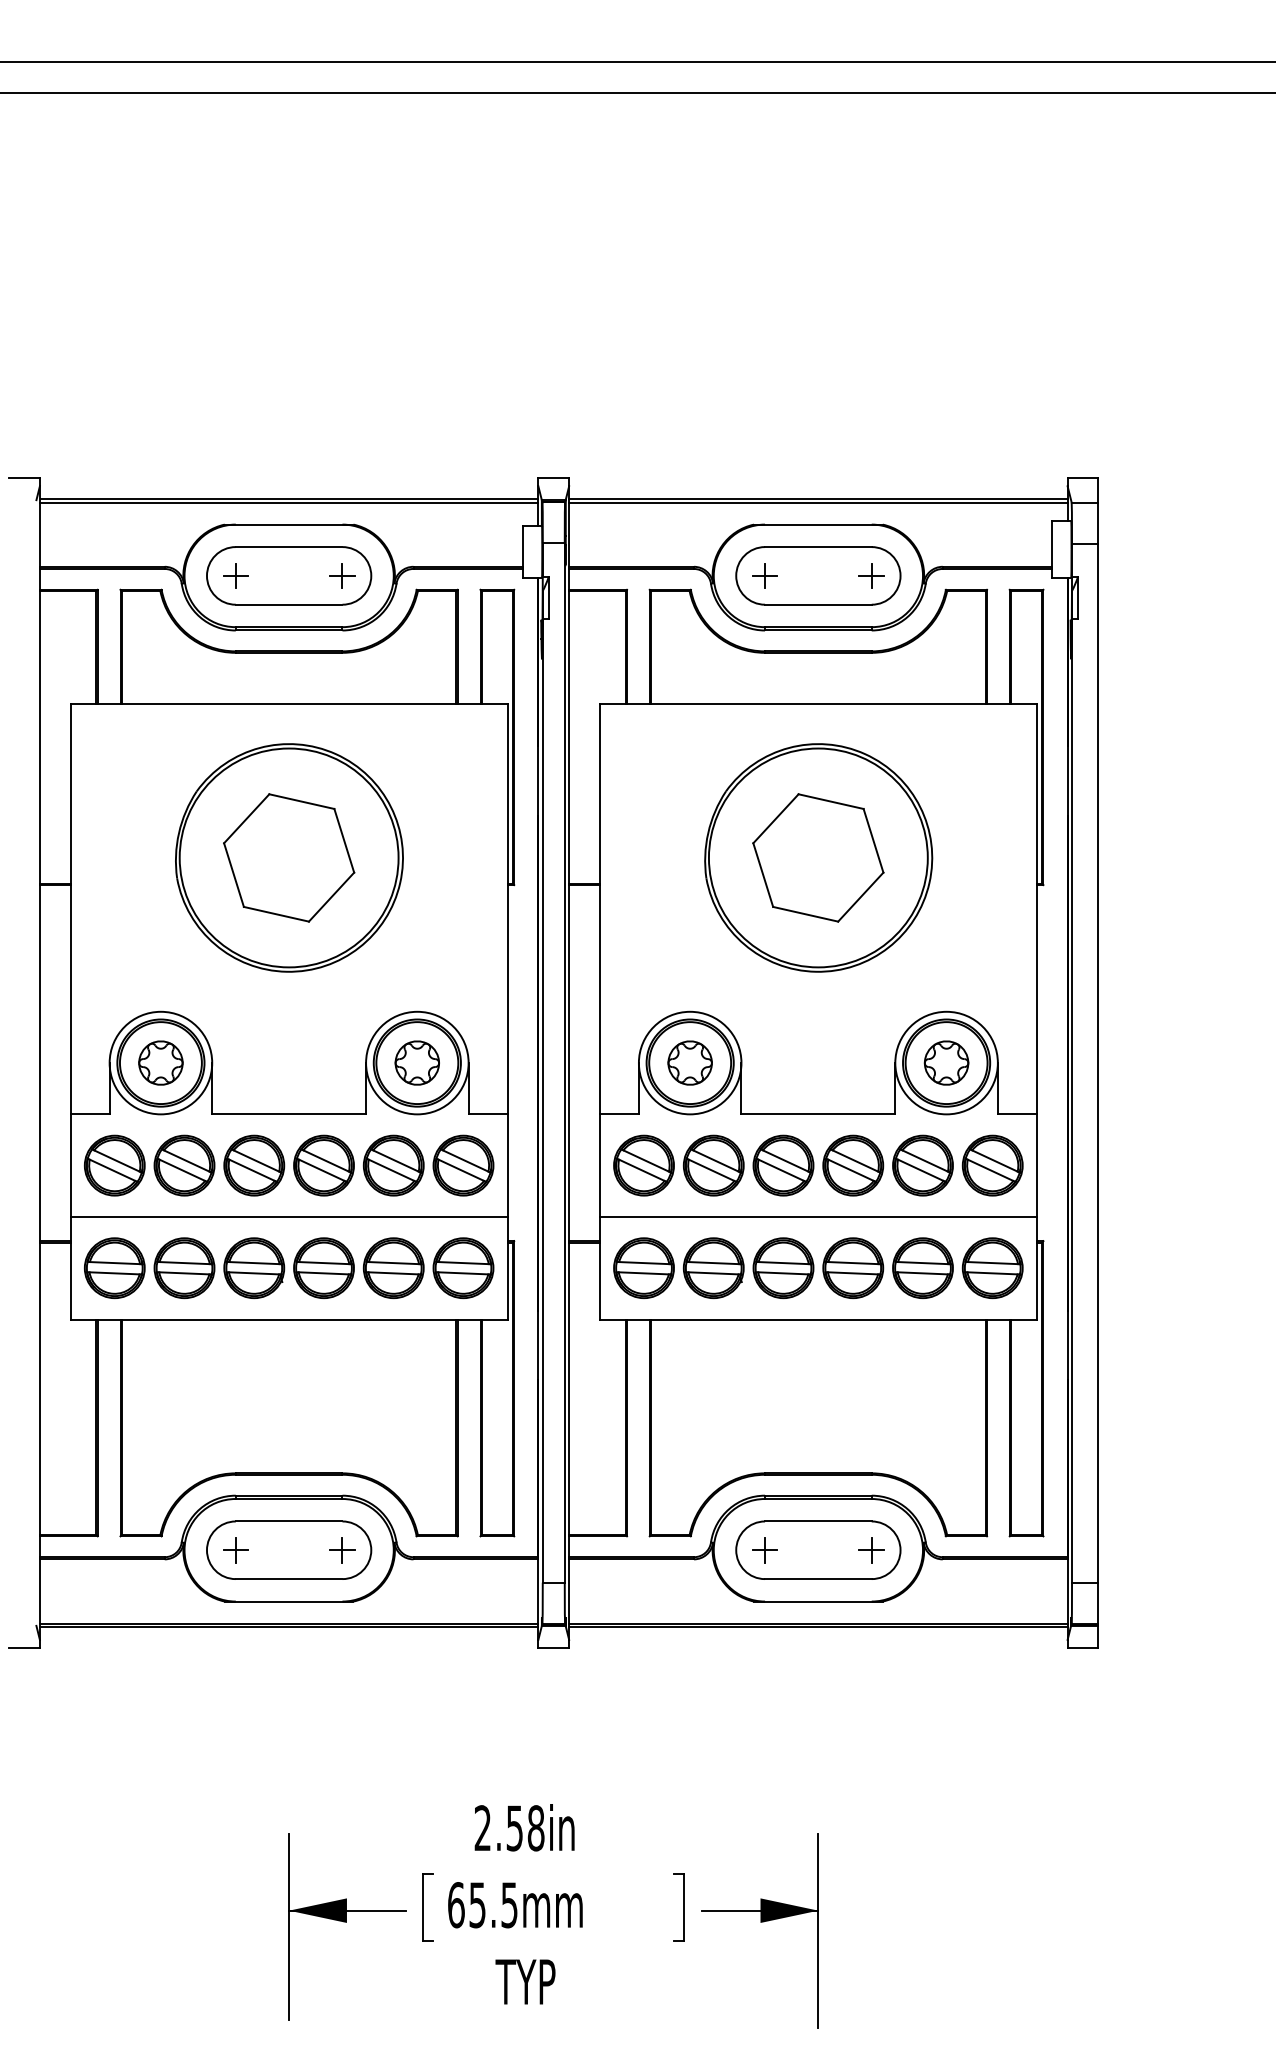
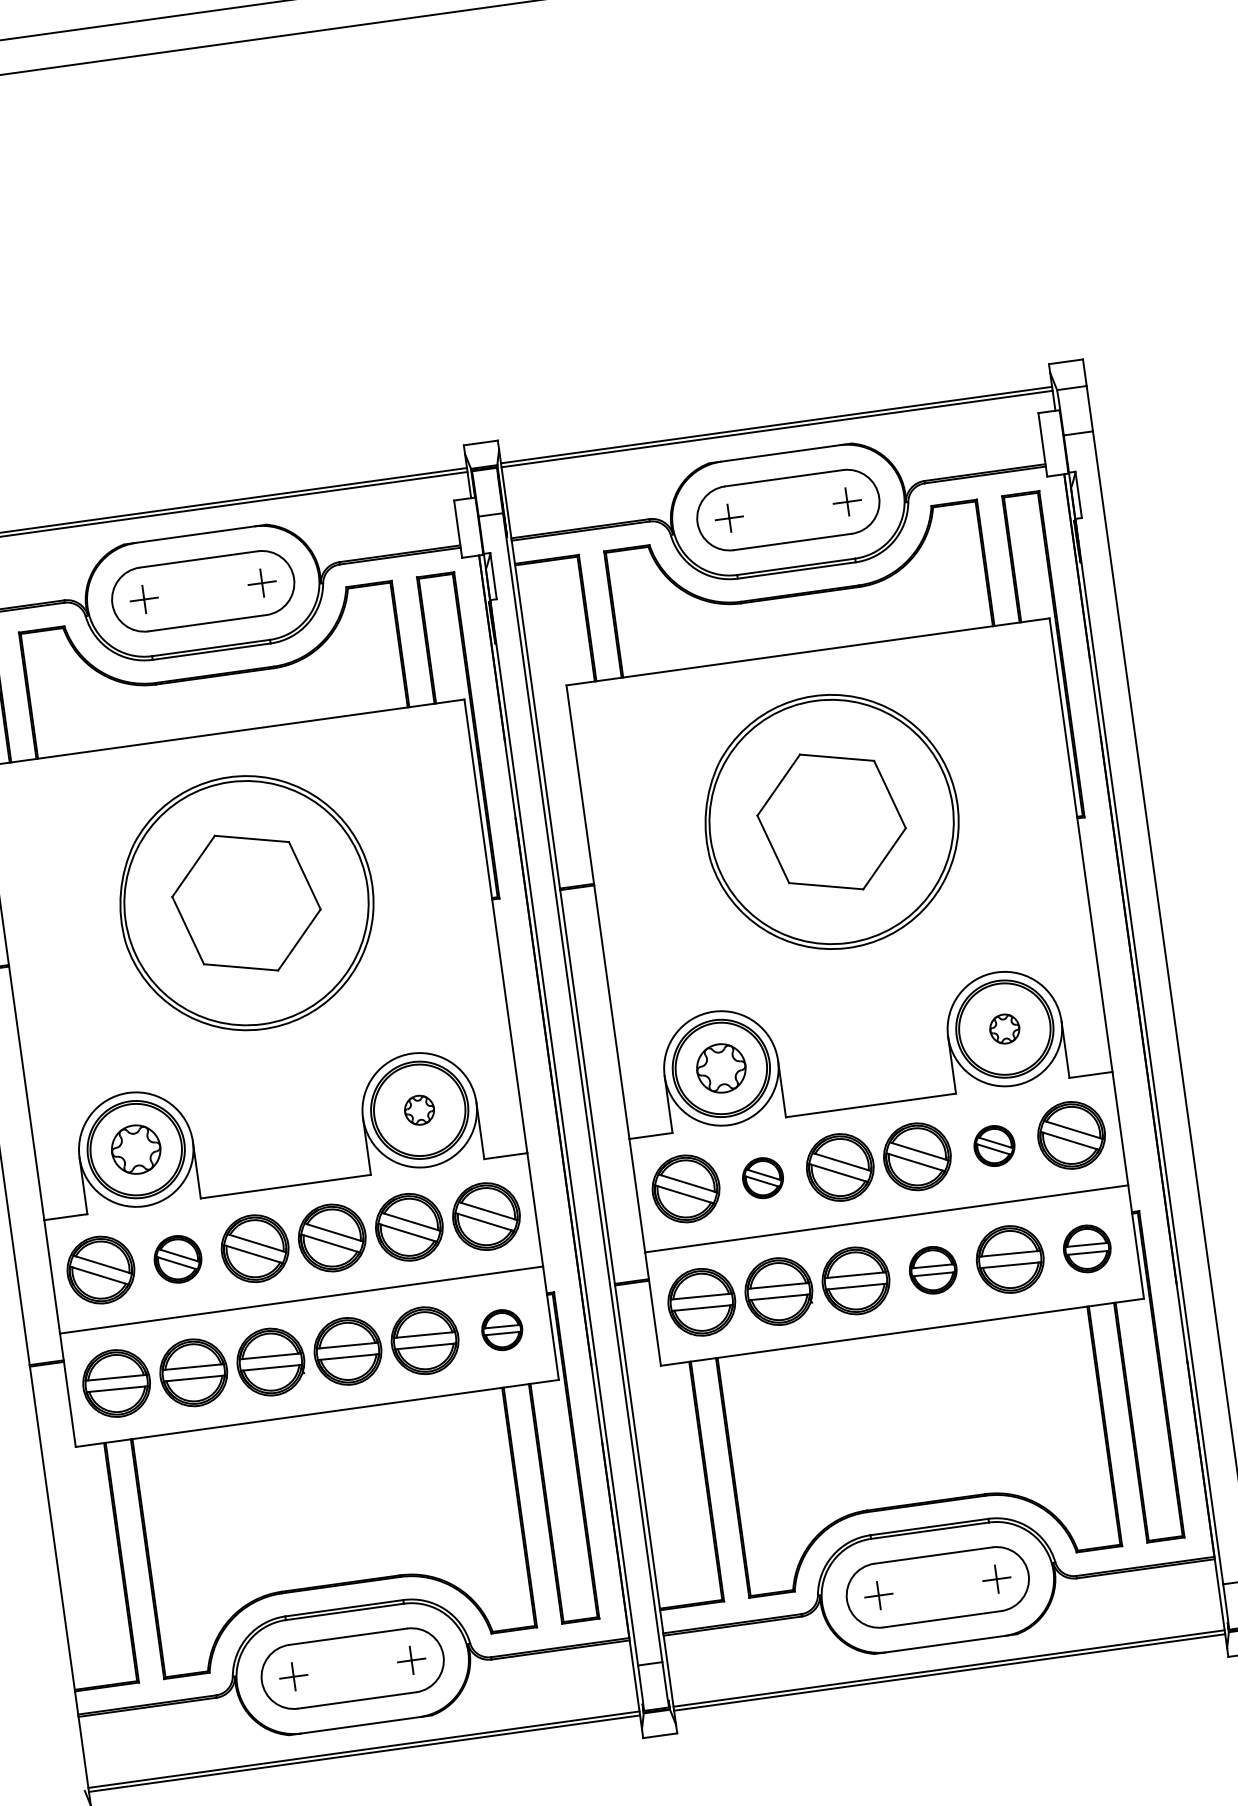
part: (416, 1062) -> (418, 1109), size x0.6
part: (946, 1062) -> (1004, 1028), size x0.6
part: (184, 1165) -> (177, 1259), size x0.7
part: (713, 1165) -> (762, 1178), size x0.6
part: (922, 1165) -> (993, 1146), size x0.6
part: (463, 1268) -> (502, 1330), size x0.6
part: (853, 1268) -> (933, 1270), size x0.7
part: (992, 1268) -> (1087, 1249), size x0.7

